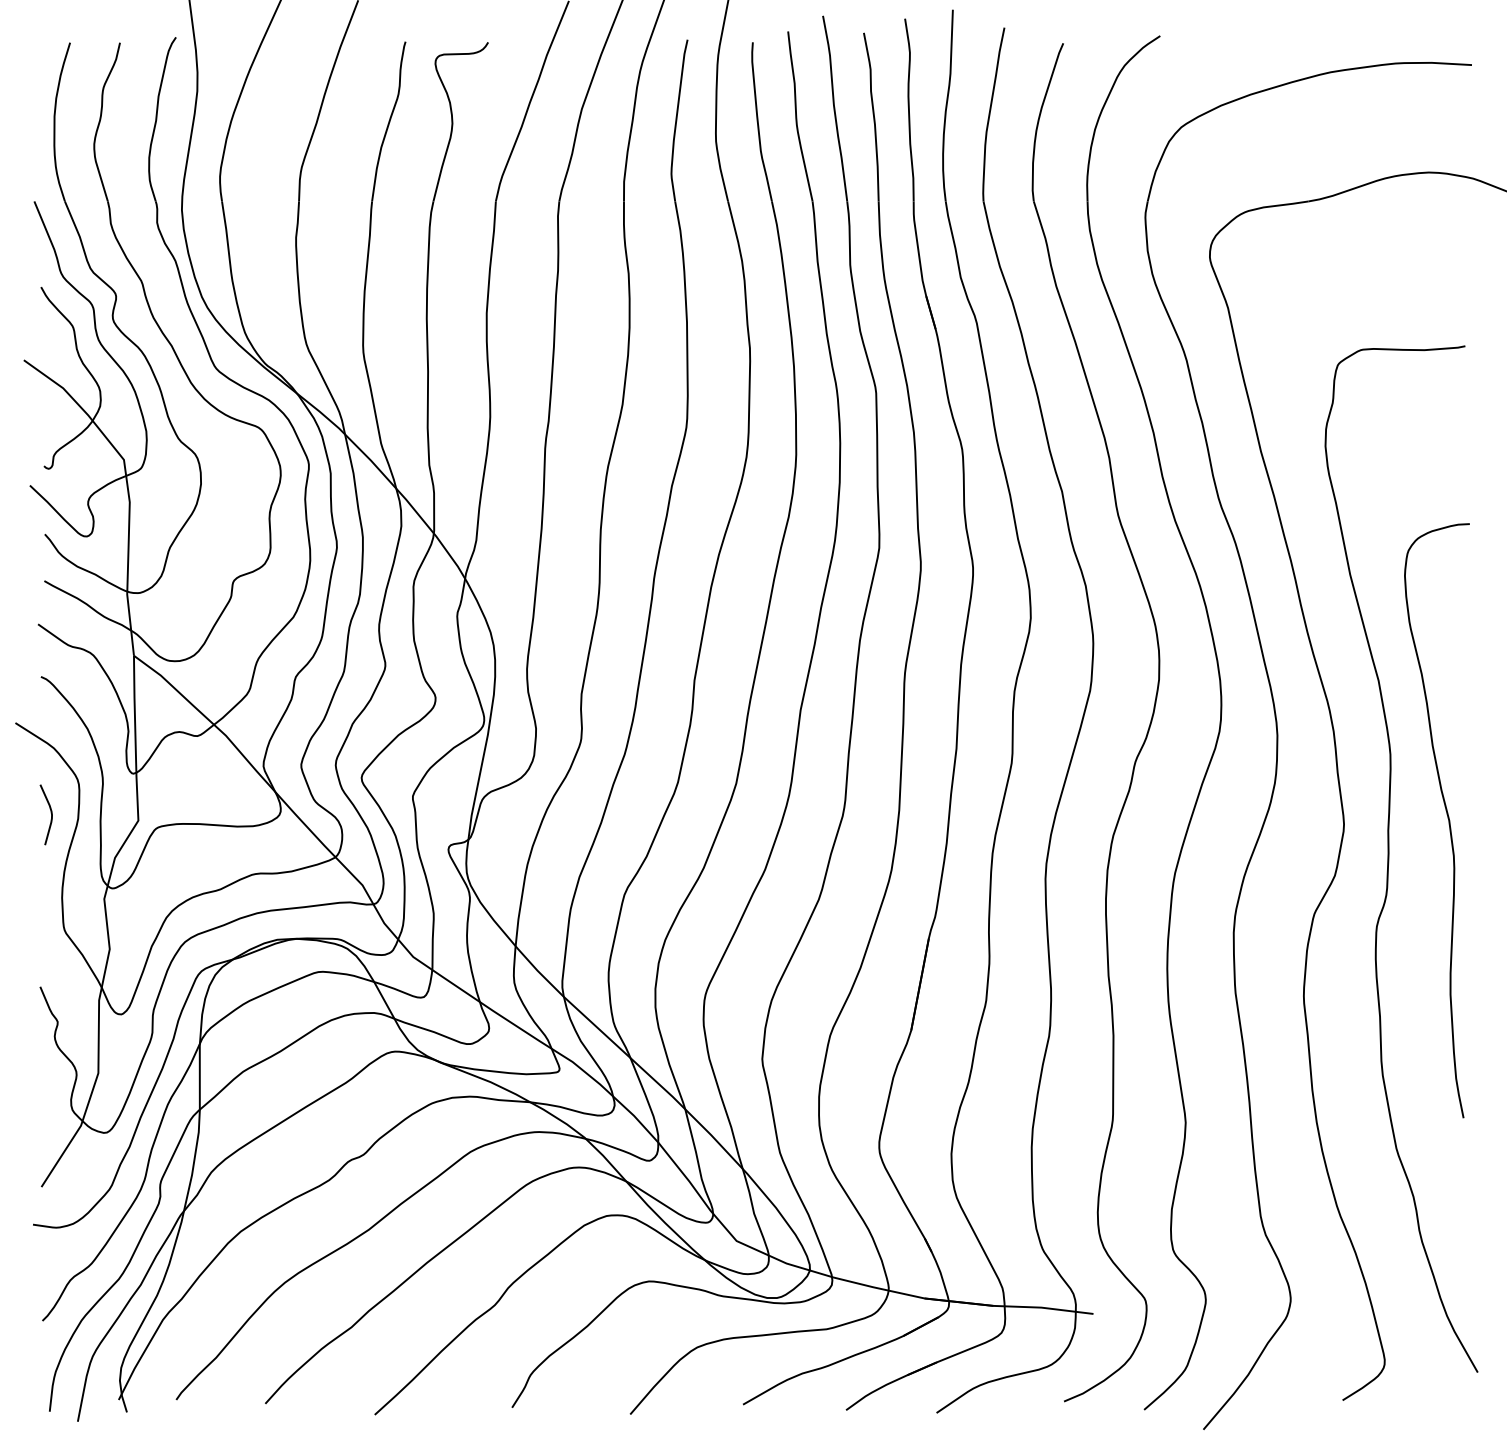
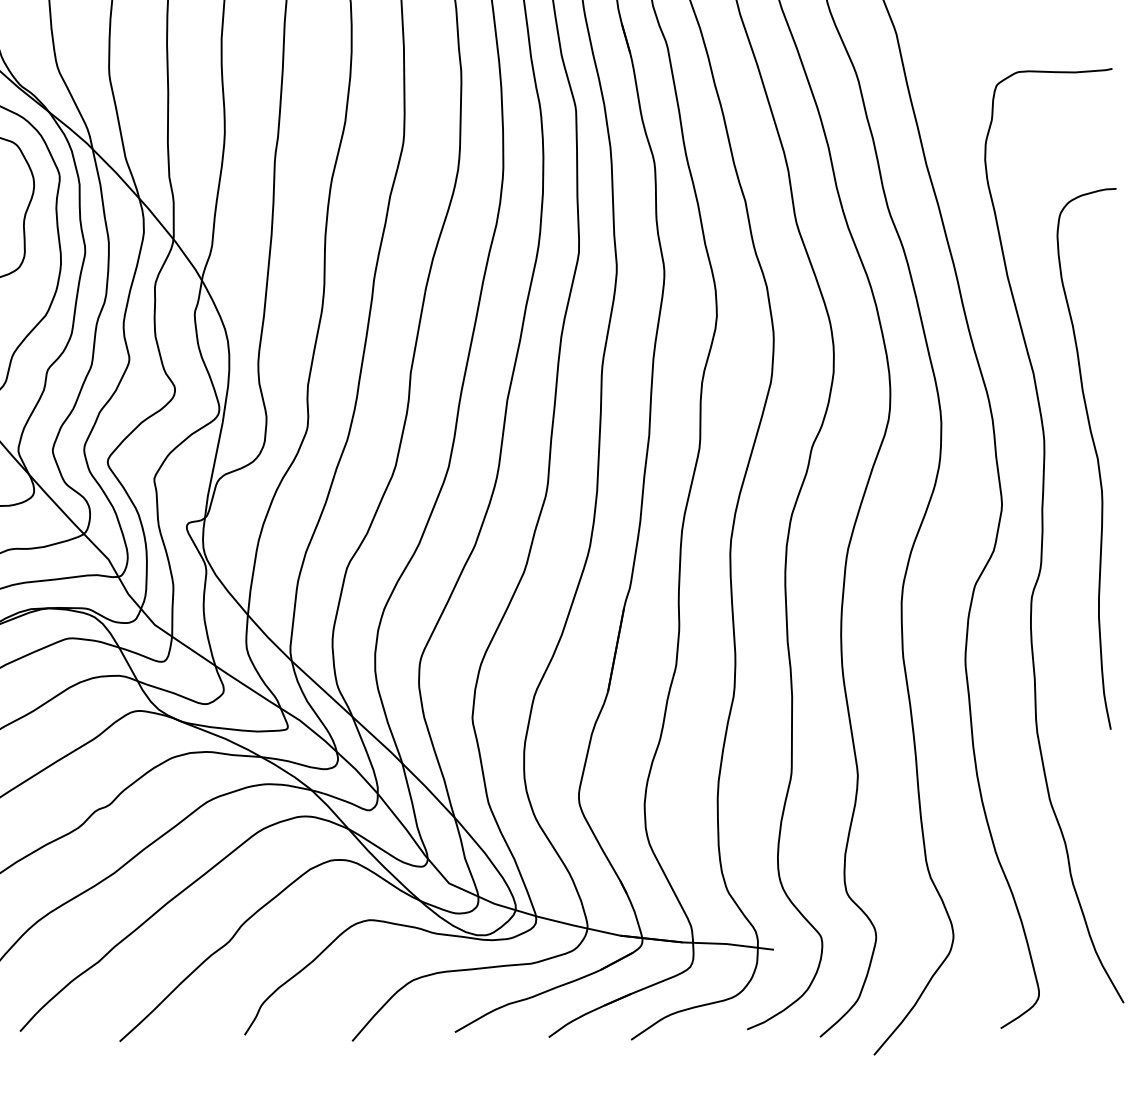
curve: (1447, 818) -> (1096, 456), moved

